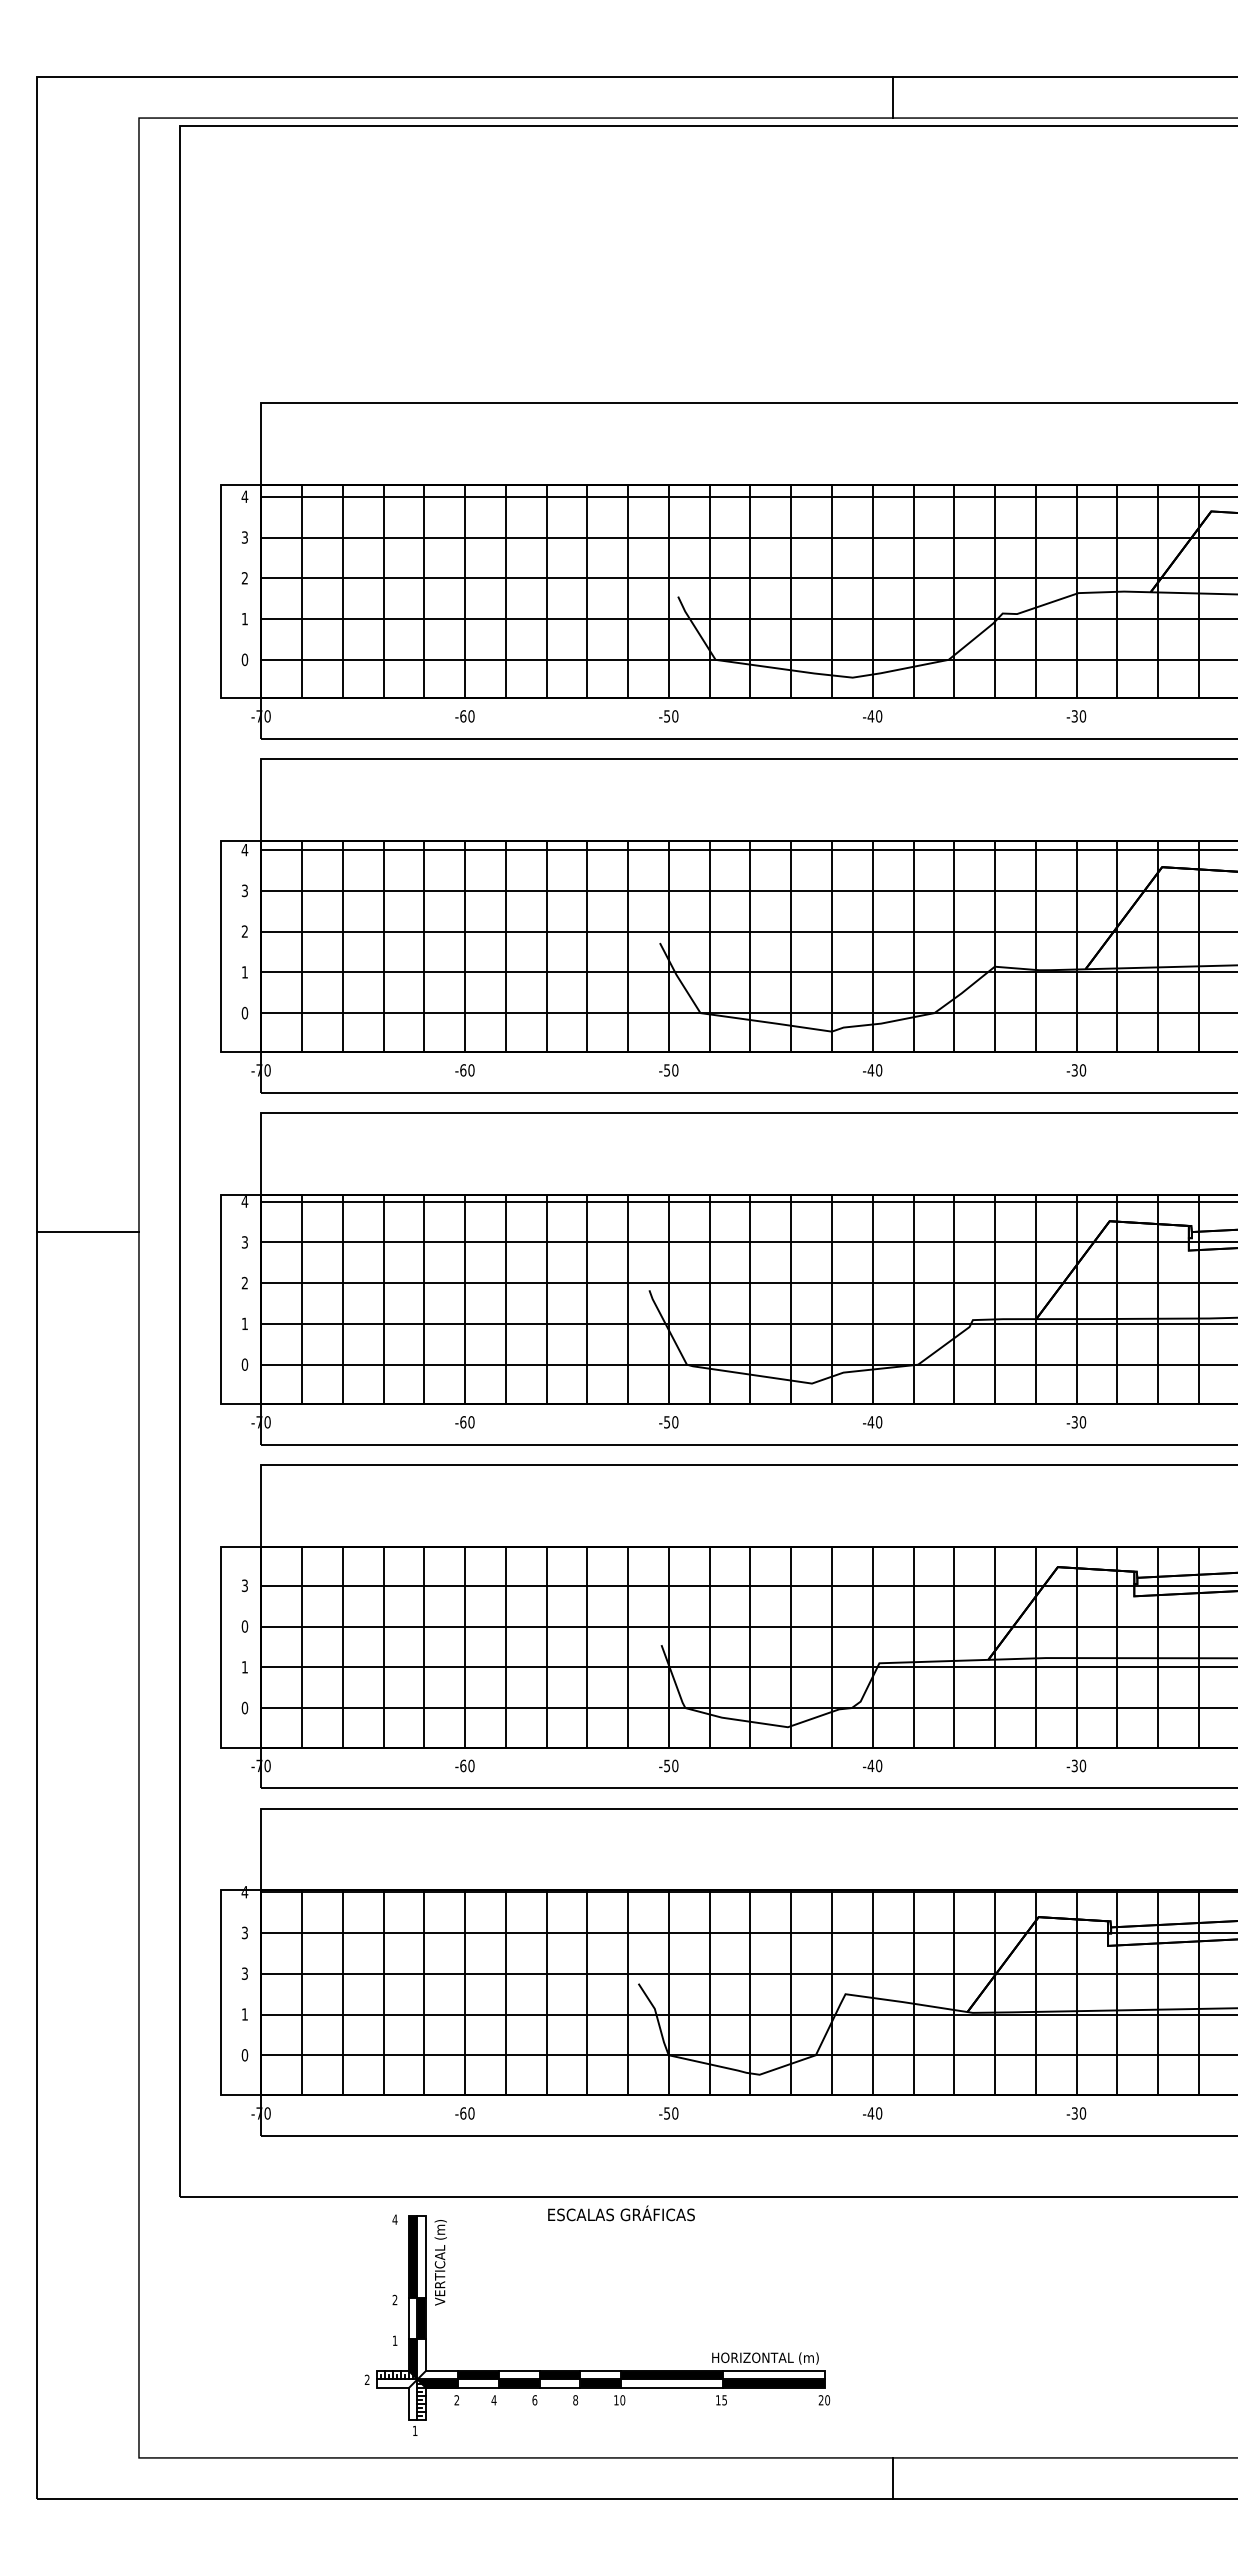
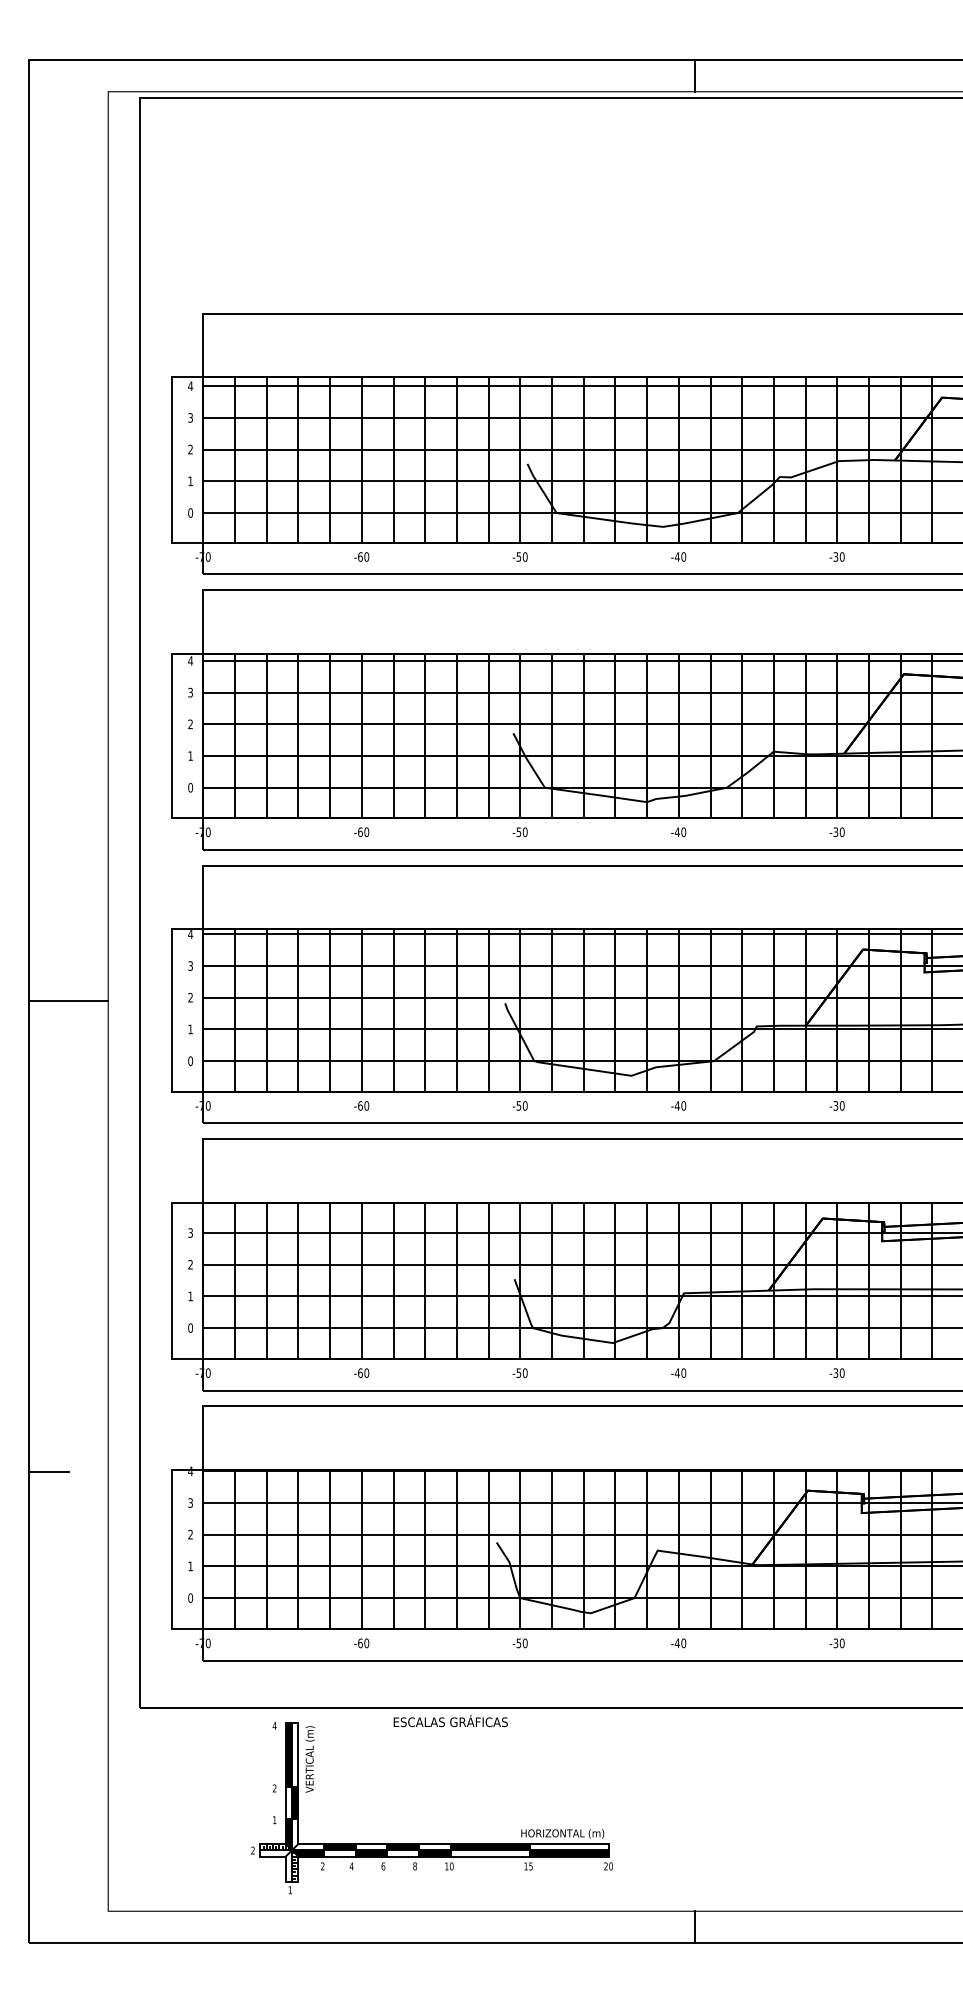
line: (87, 1232) -> (68, 1001), moved
text: (244, 1626) -> (190, 1264), 0 -> 2
line: (62, 1893) -> (48, 1472), added
text: (244, 1973) -> (190, 1534), 3 -> 2
part: (597, 2370) -> (432, 1843), moved

